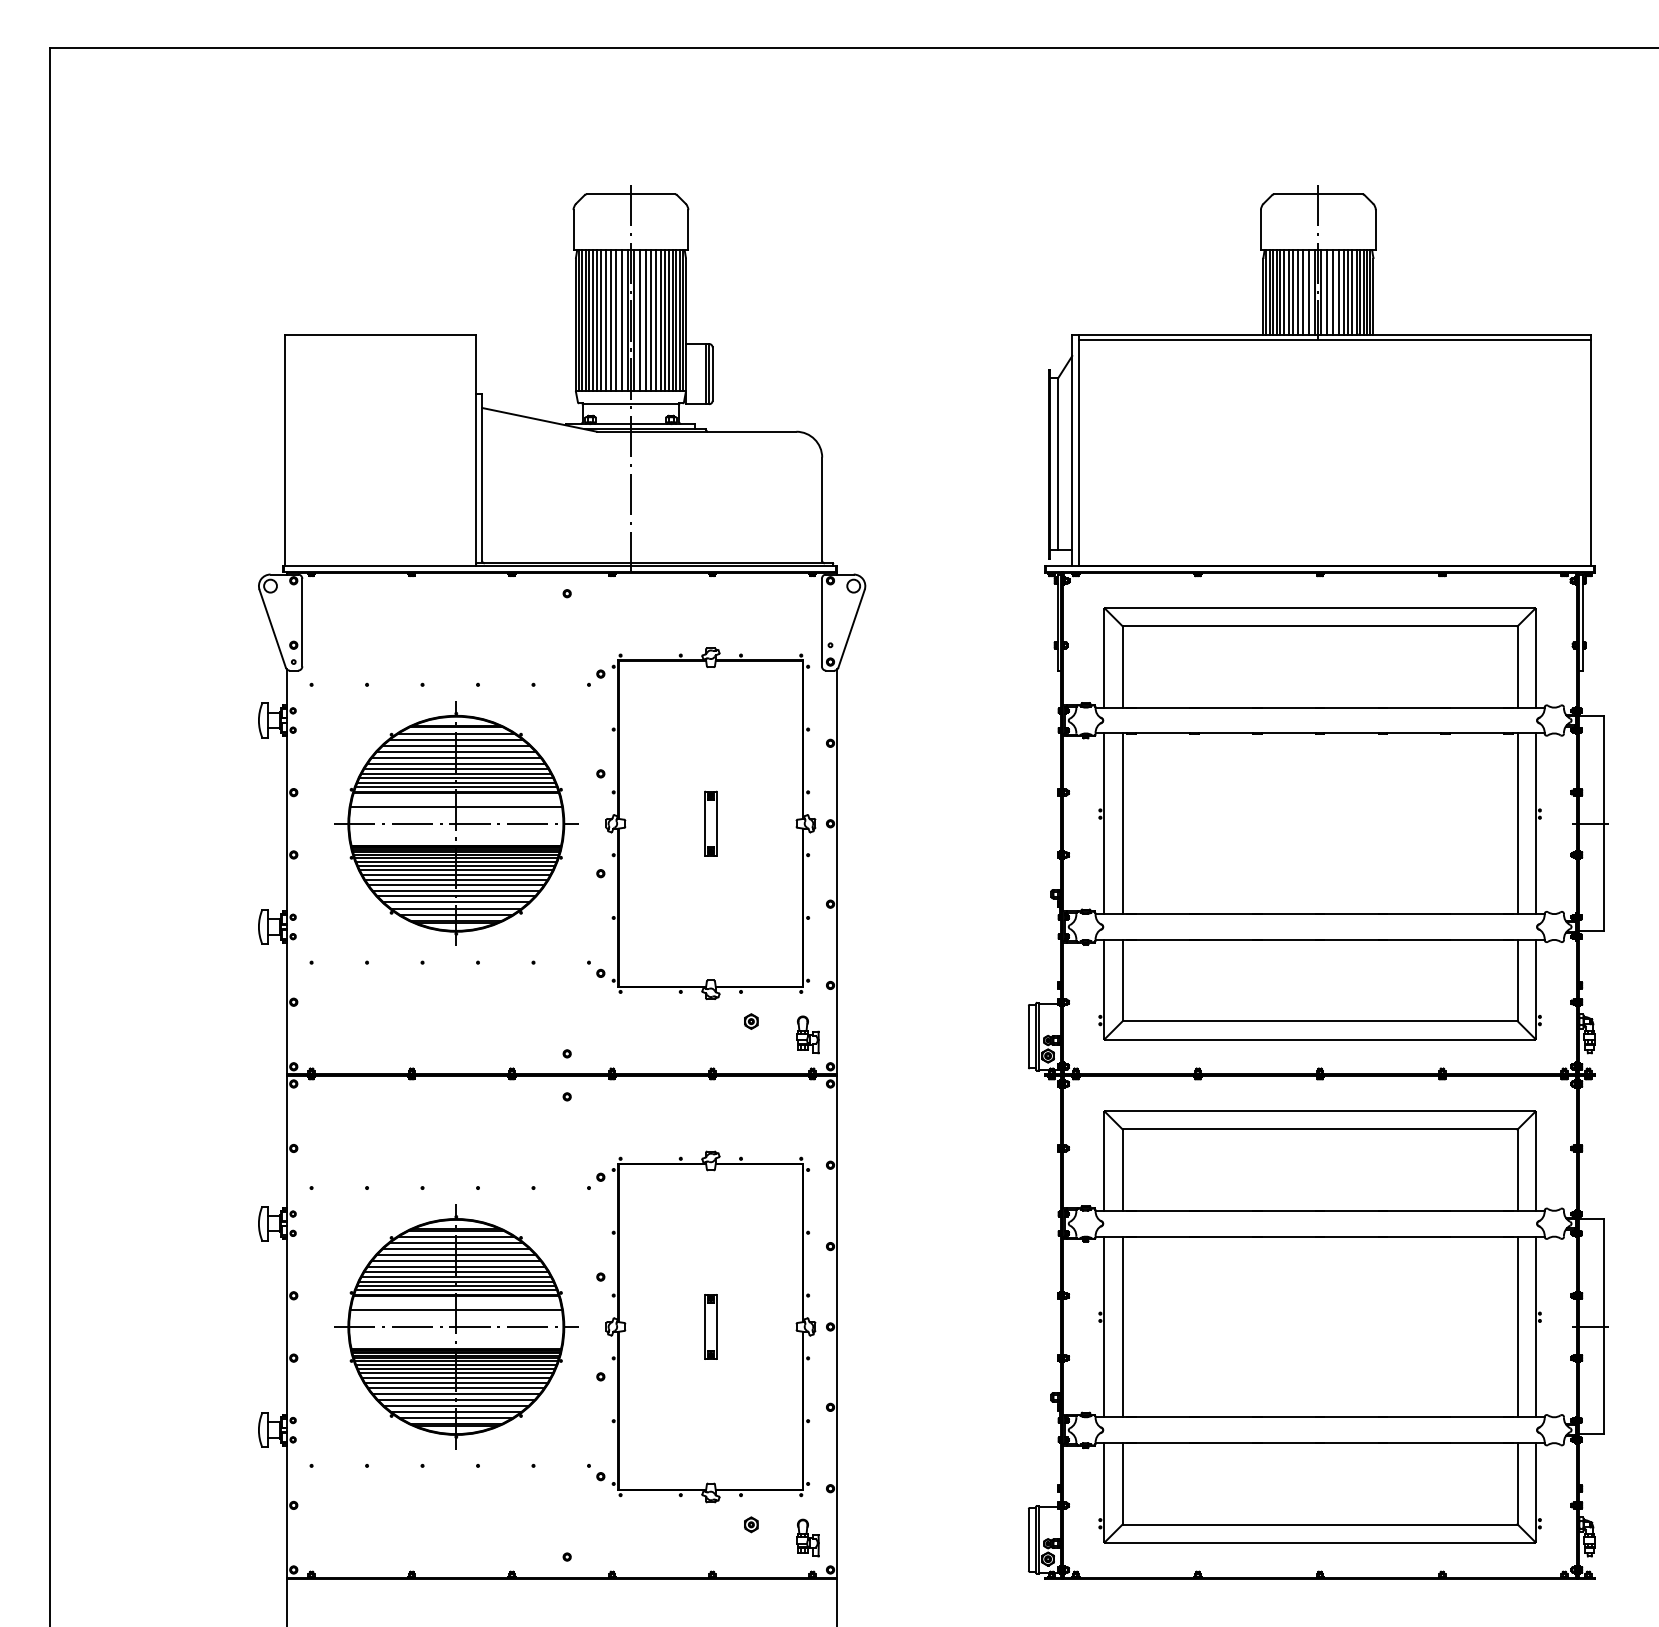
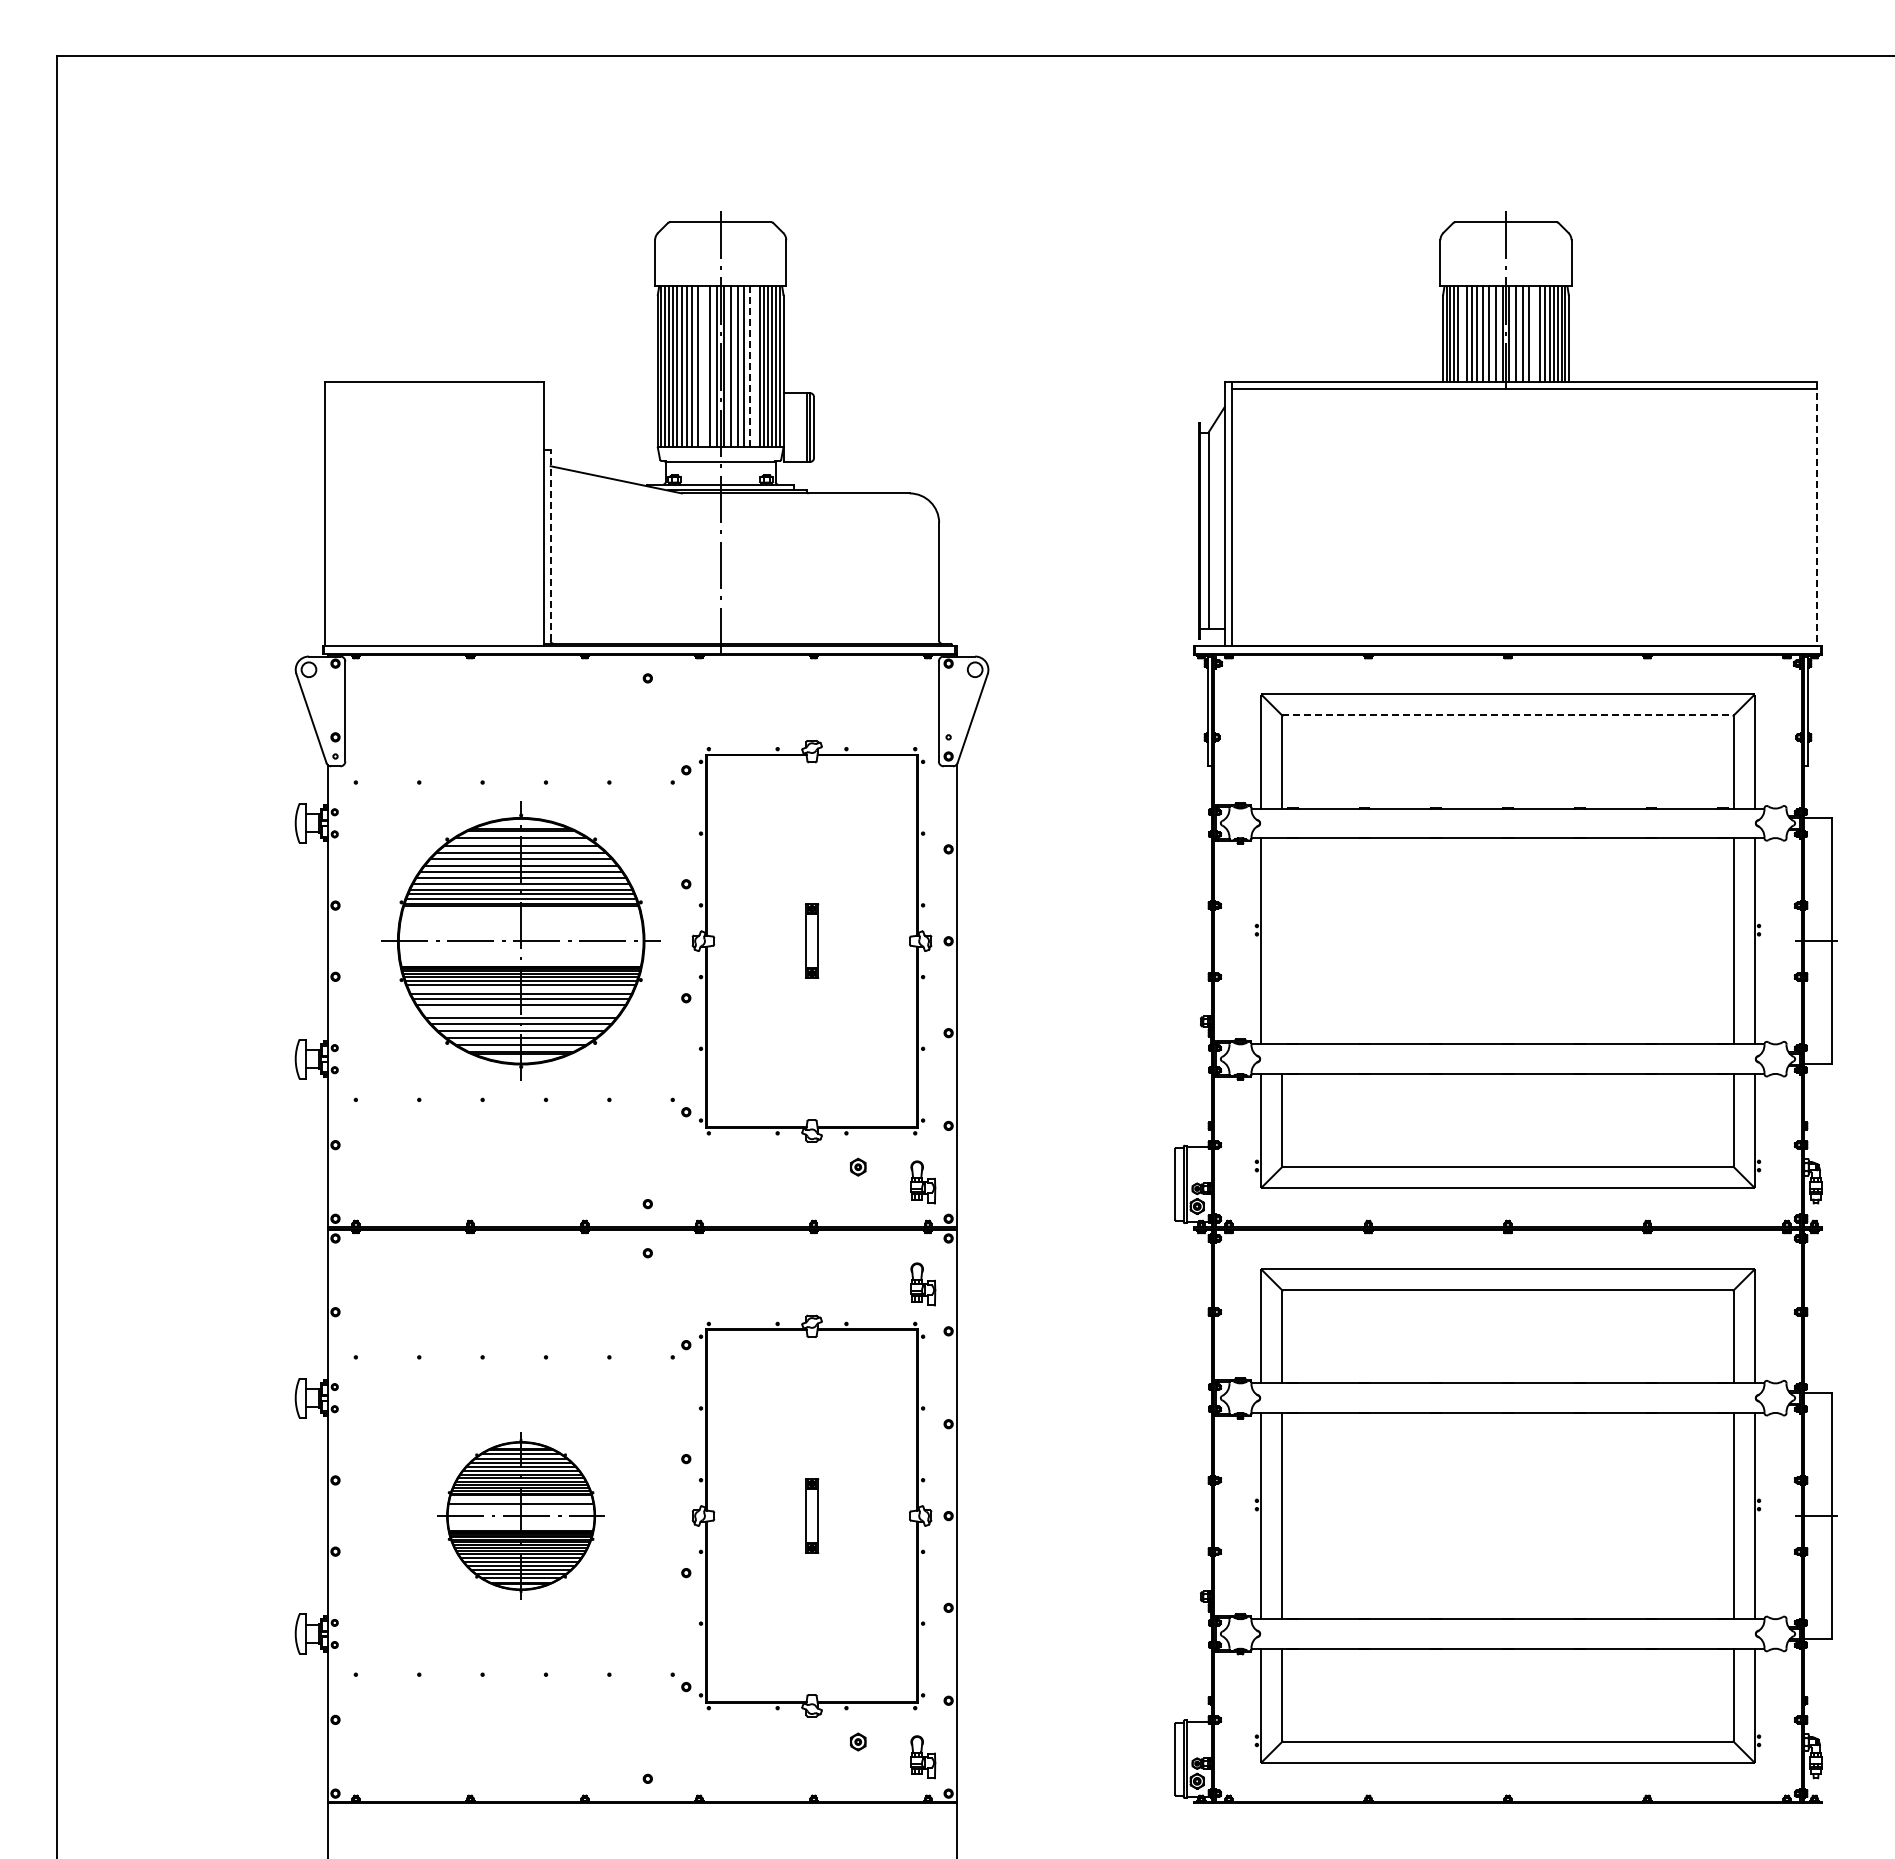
line: (1280, 292) -> (1462, 334), removed
line: (1343, 292) -> (1534, 334), removed
line: (615, 320) -> (703, 366), removed
line: (656, 320) -> (749, 366), solid -> dashed
line: (660, 320) -> (754, 366), removed
line: (1590, 450) -> (1816, 514), solid -> dashed
line: (481, 477) -> (550, 545), solid -> dashed
line: (1319, 626) -> (1507, 715), solid -> dashed
line: (455, 806) -> (520, 921), removed
line: (1122, 824) -> (1282, 941), removed
line: (455, 866) -> (520, 989), removed
line: (455, 885) -> (520, 1011), removed
part: (808, 1124) -> (923, 1284), added
part: (455, 1326) -> (520, 1515), size x0.6

